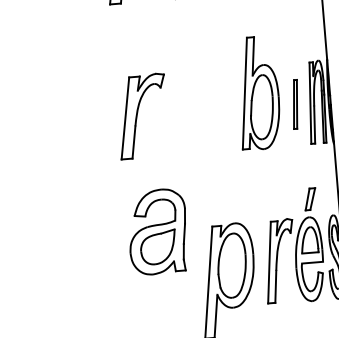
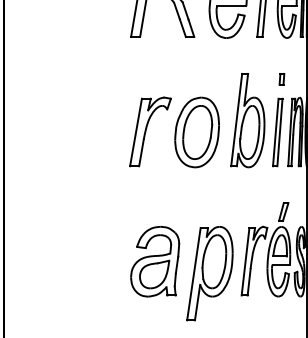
part: (294, 40) -> (281, 79), added
part: (295, 104) -> (277, 132), size x1.67
part: (197, 112) -> (196, 132), added
part: (158, 231) -> (155, 261), moved

